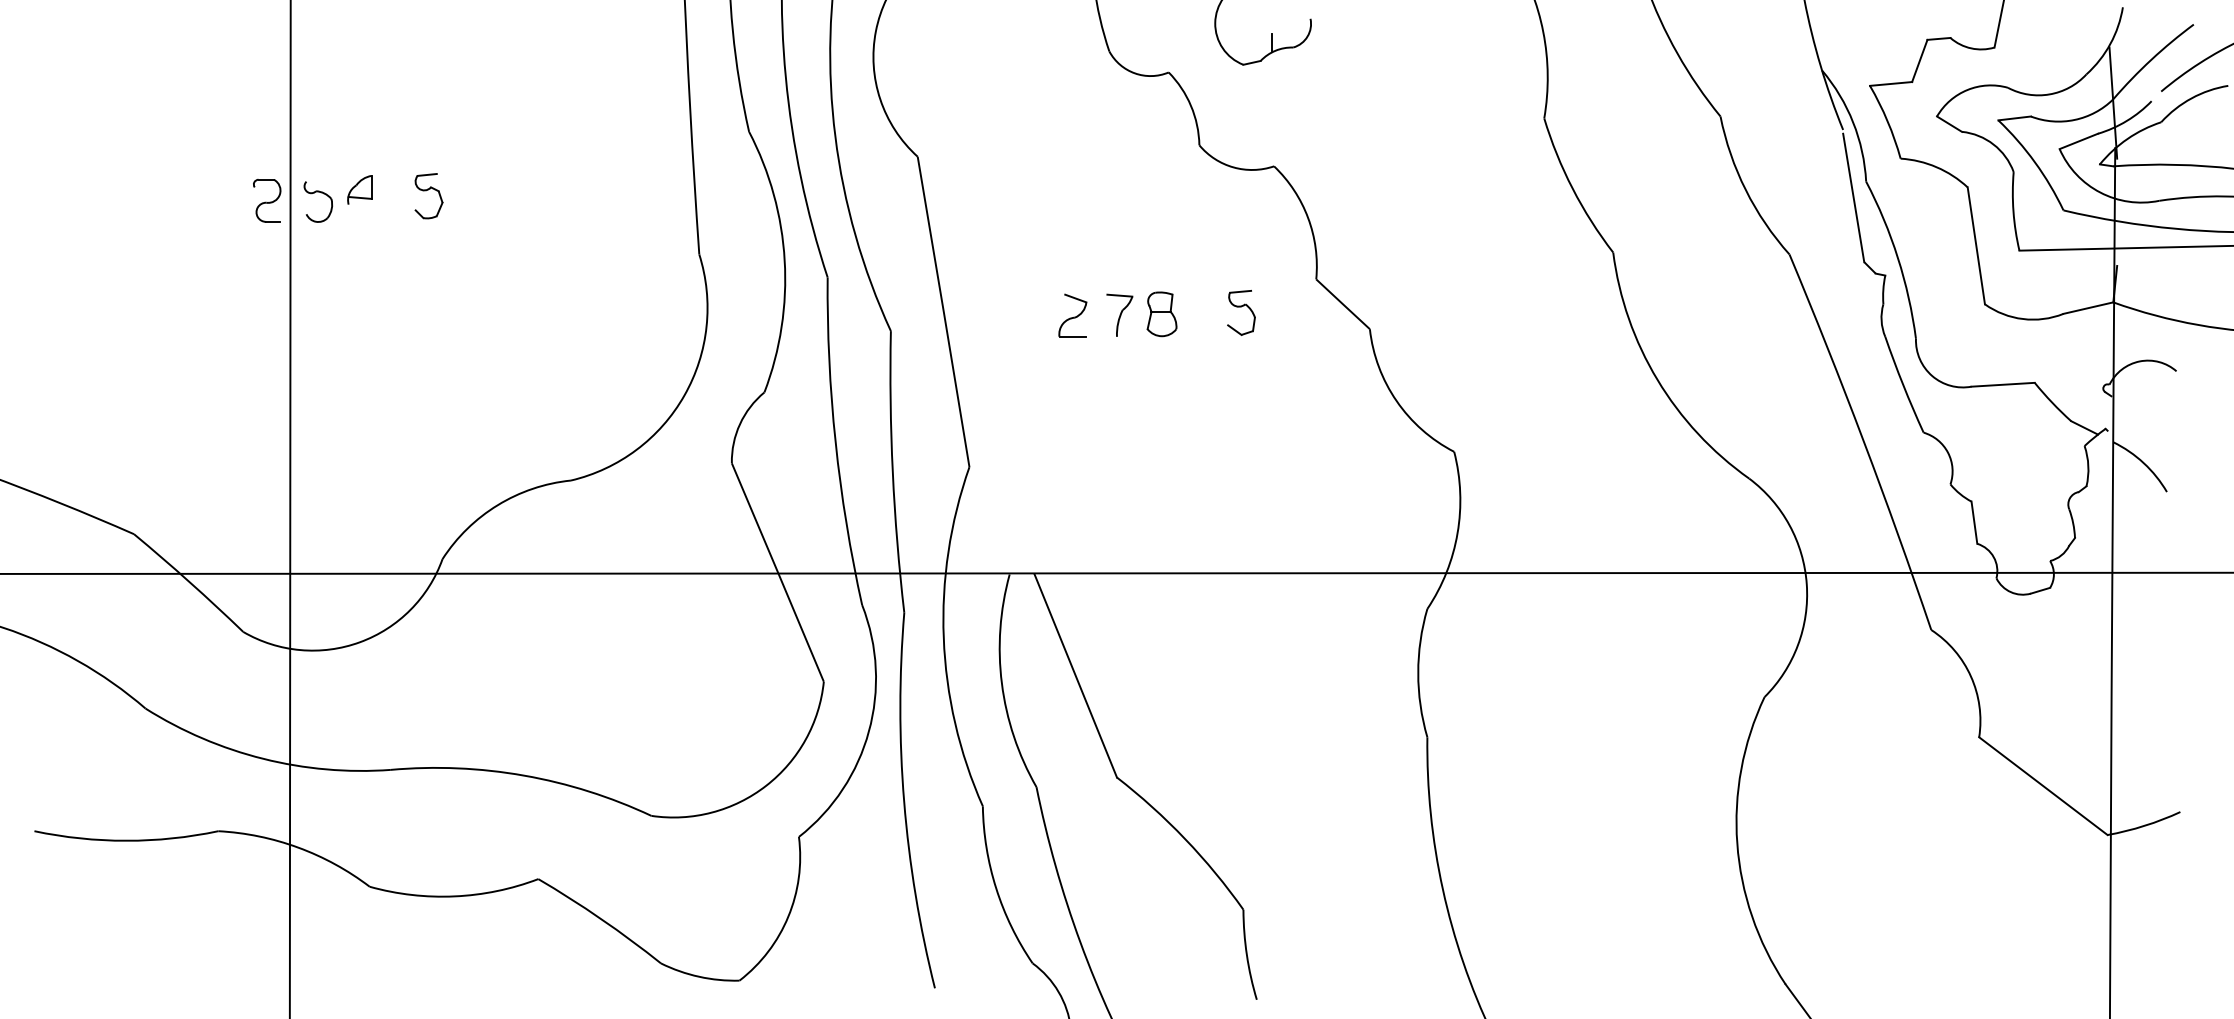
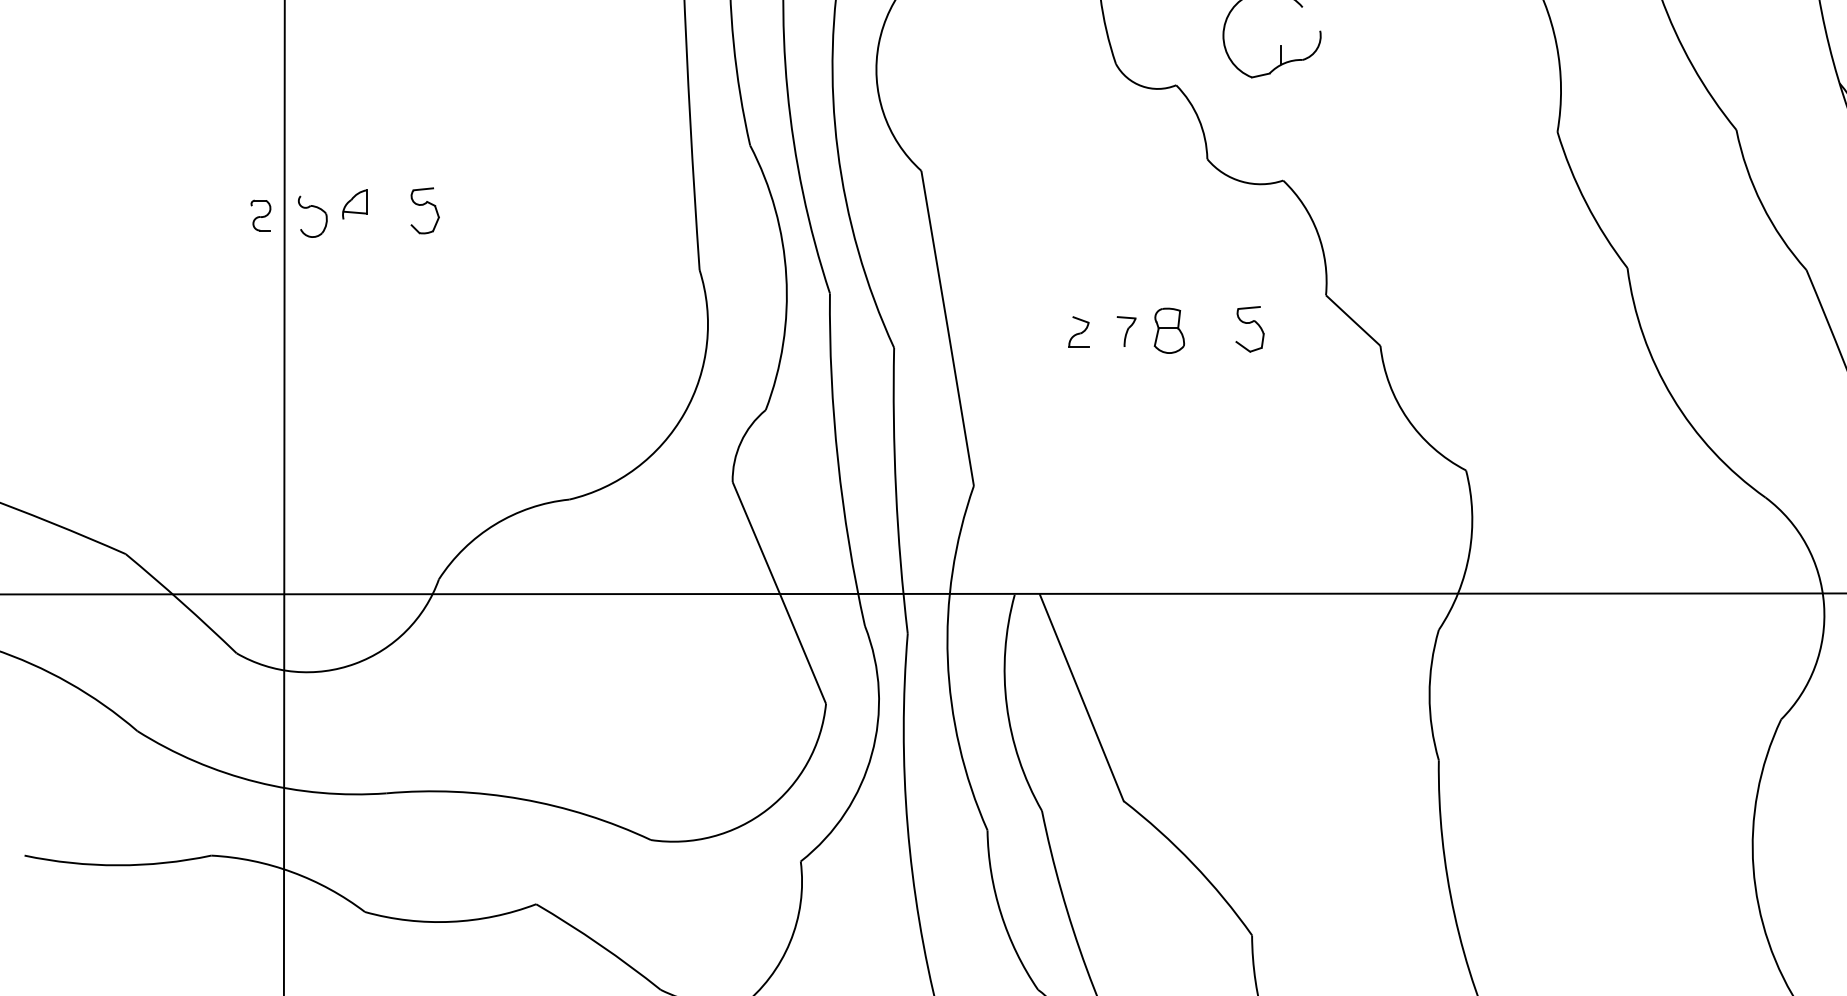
part: (267, 200) -> (261, 215), size x0.7
part: (1119, 314) -> (1126, 331), size x0.7
part: (1072, 315) -> (1078, 332), size x0.7

